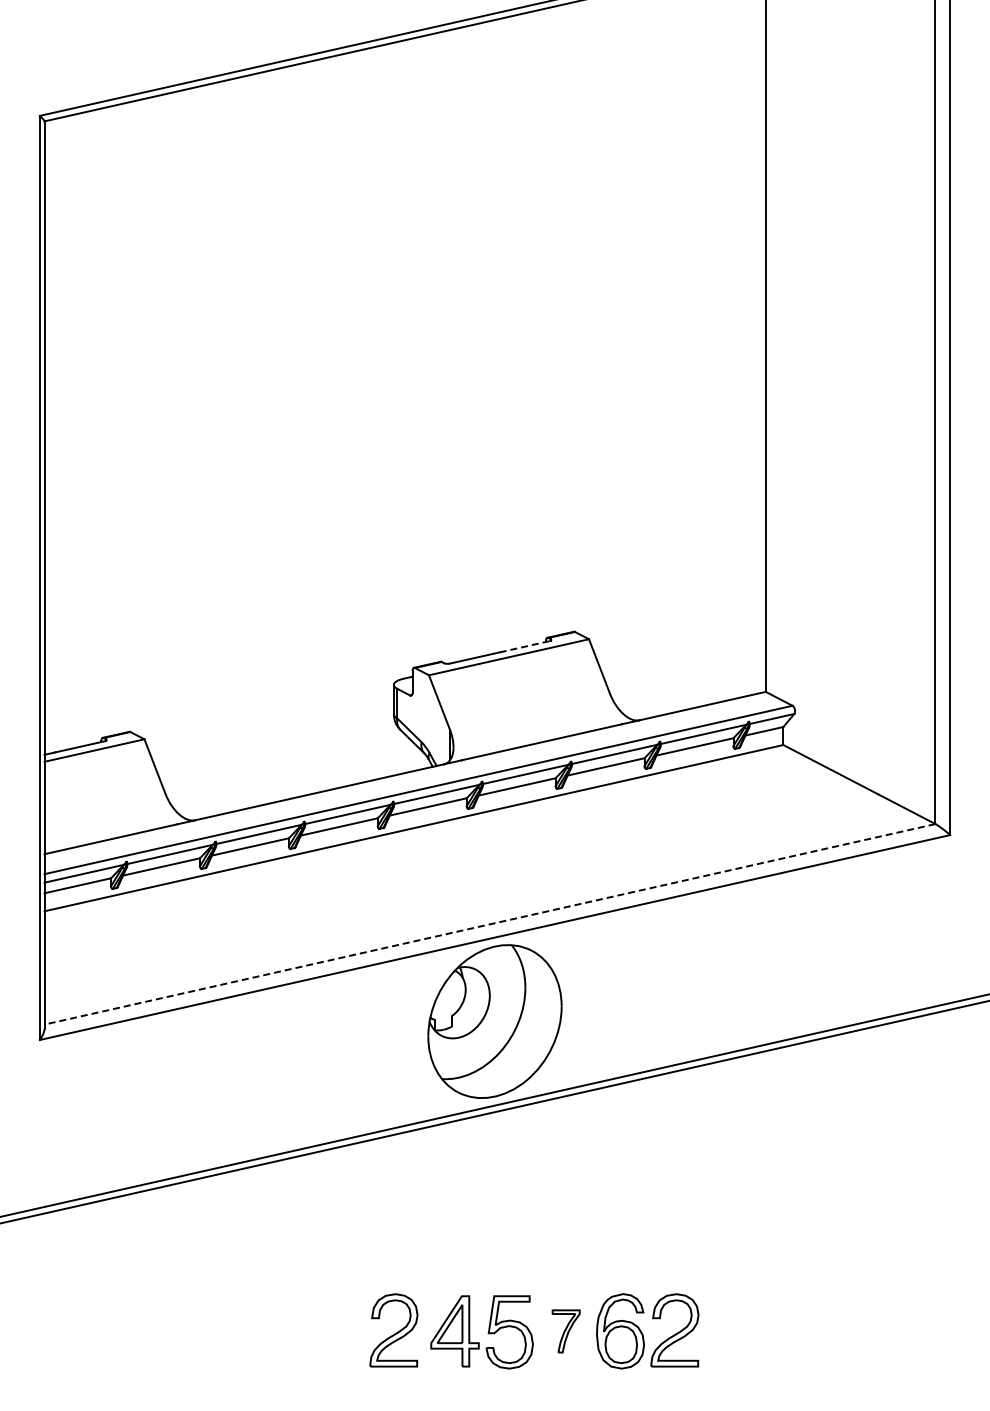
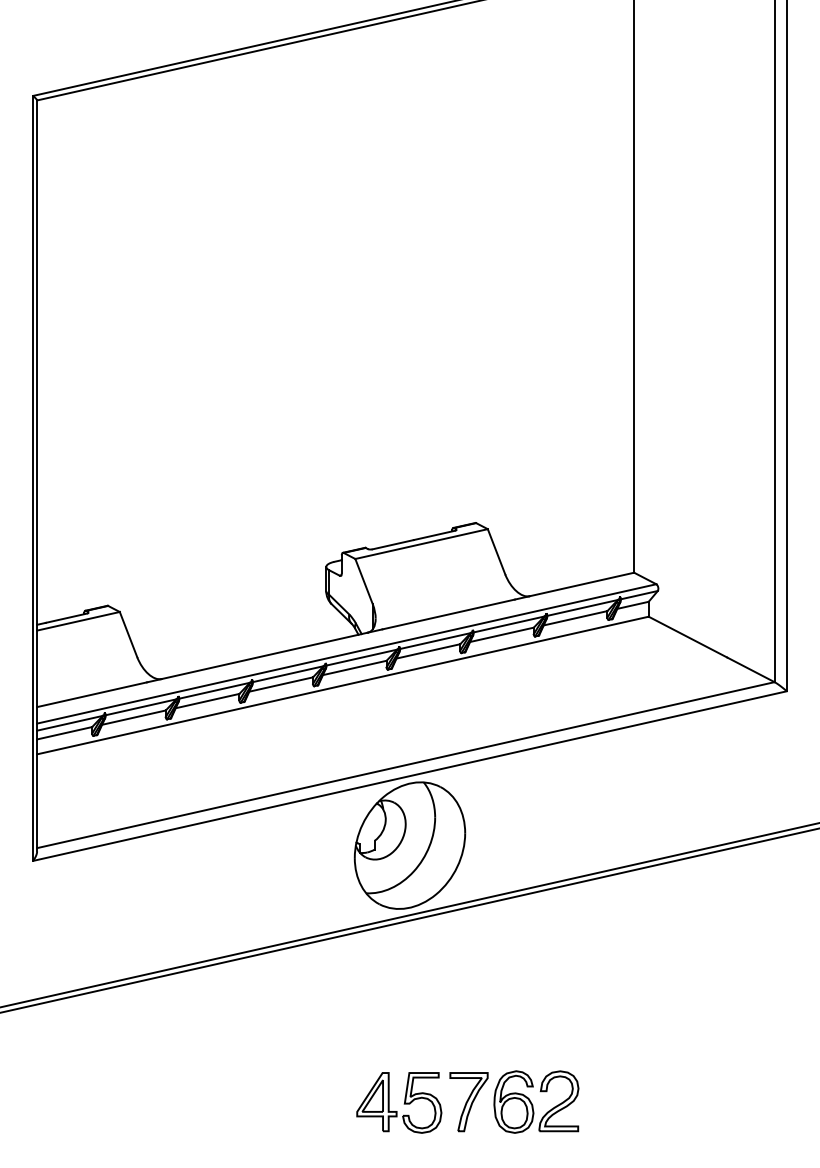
line: (524, 646) -> (434, 535), dashed -> solid
line: (490, 924) -> (406, 765), dashed -> solid
part: (393, 1330) -> (325, 1101), removed
part: (565, 1331) -> (468, 1102), size x1.67

